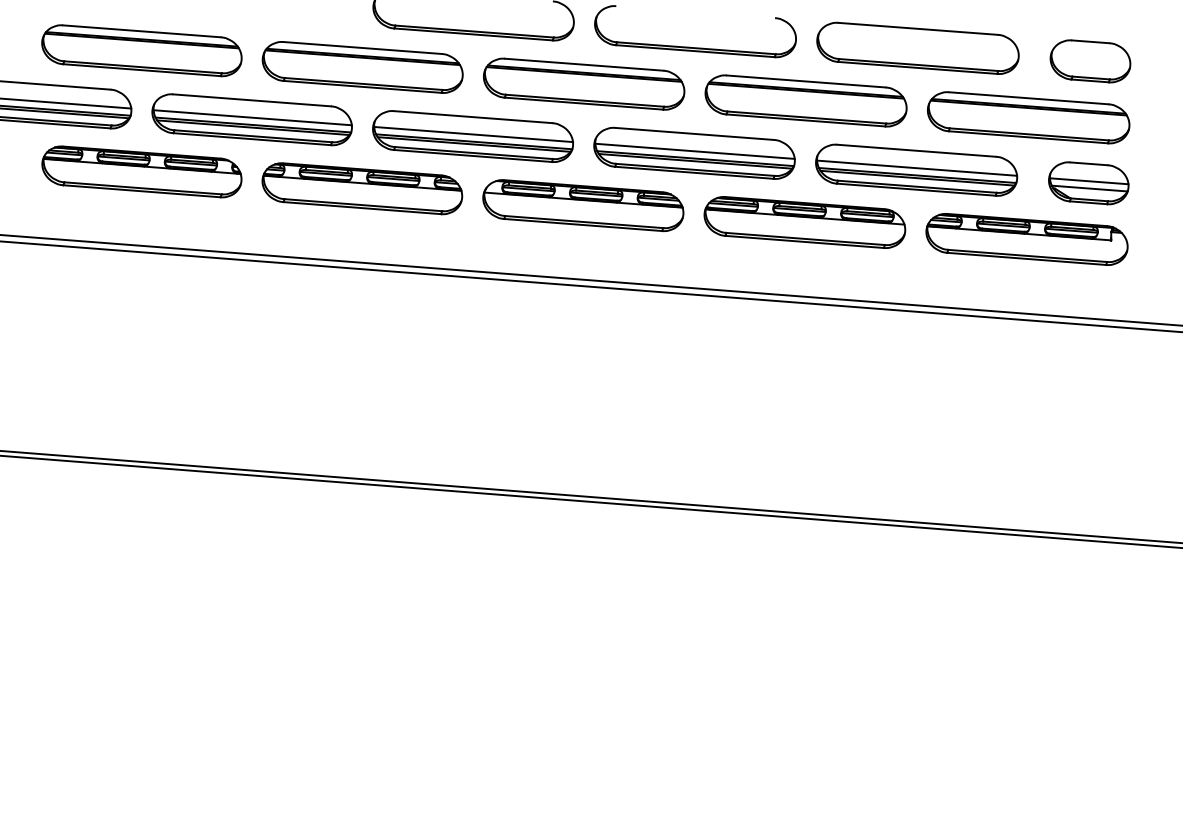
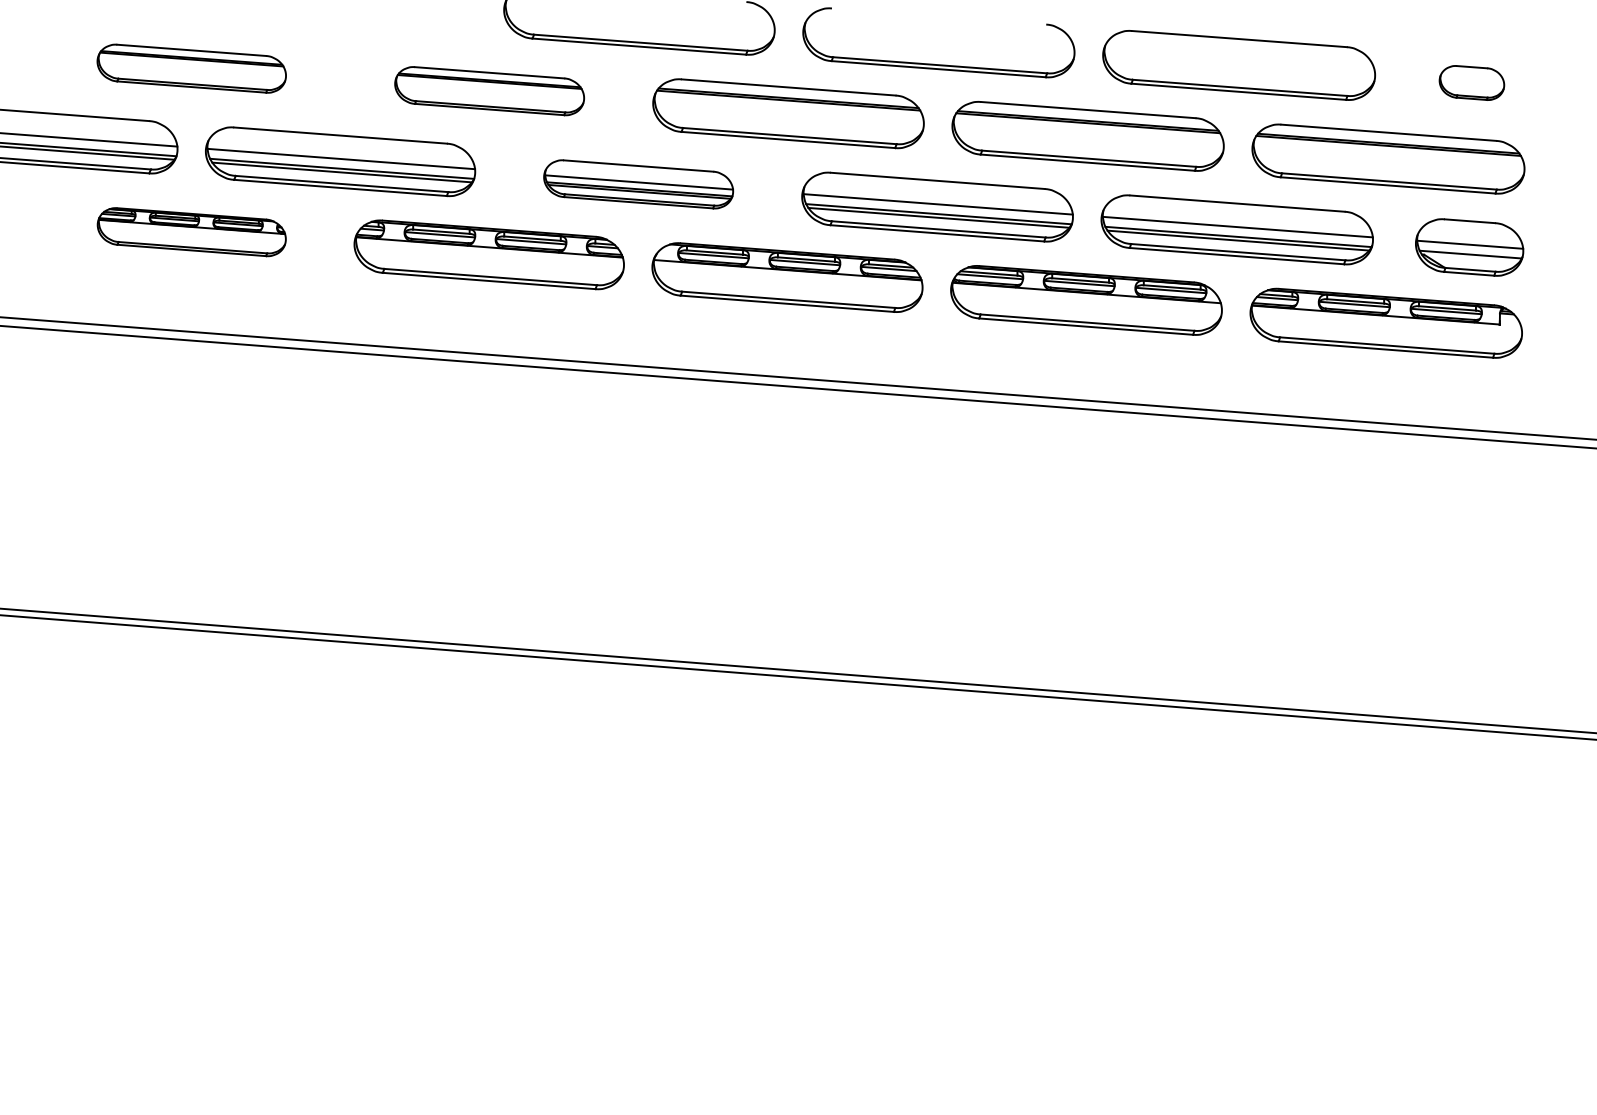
part: (141, 50) -> (191, 68), size x0.7
part: (1090, 61) -> (1471, 83), size x0.6
part: (362, 67) -> (489, 91), size x0.7
part: (472, 136) -> (637, 184), size x0.7
part: (141, 171) -> (191, 231), size x0.7

